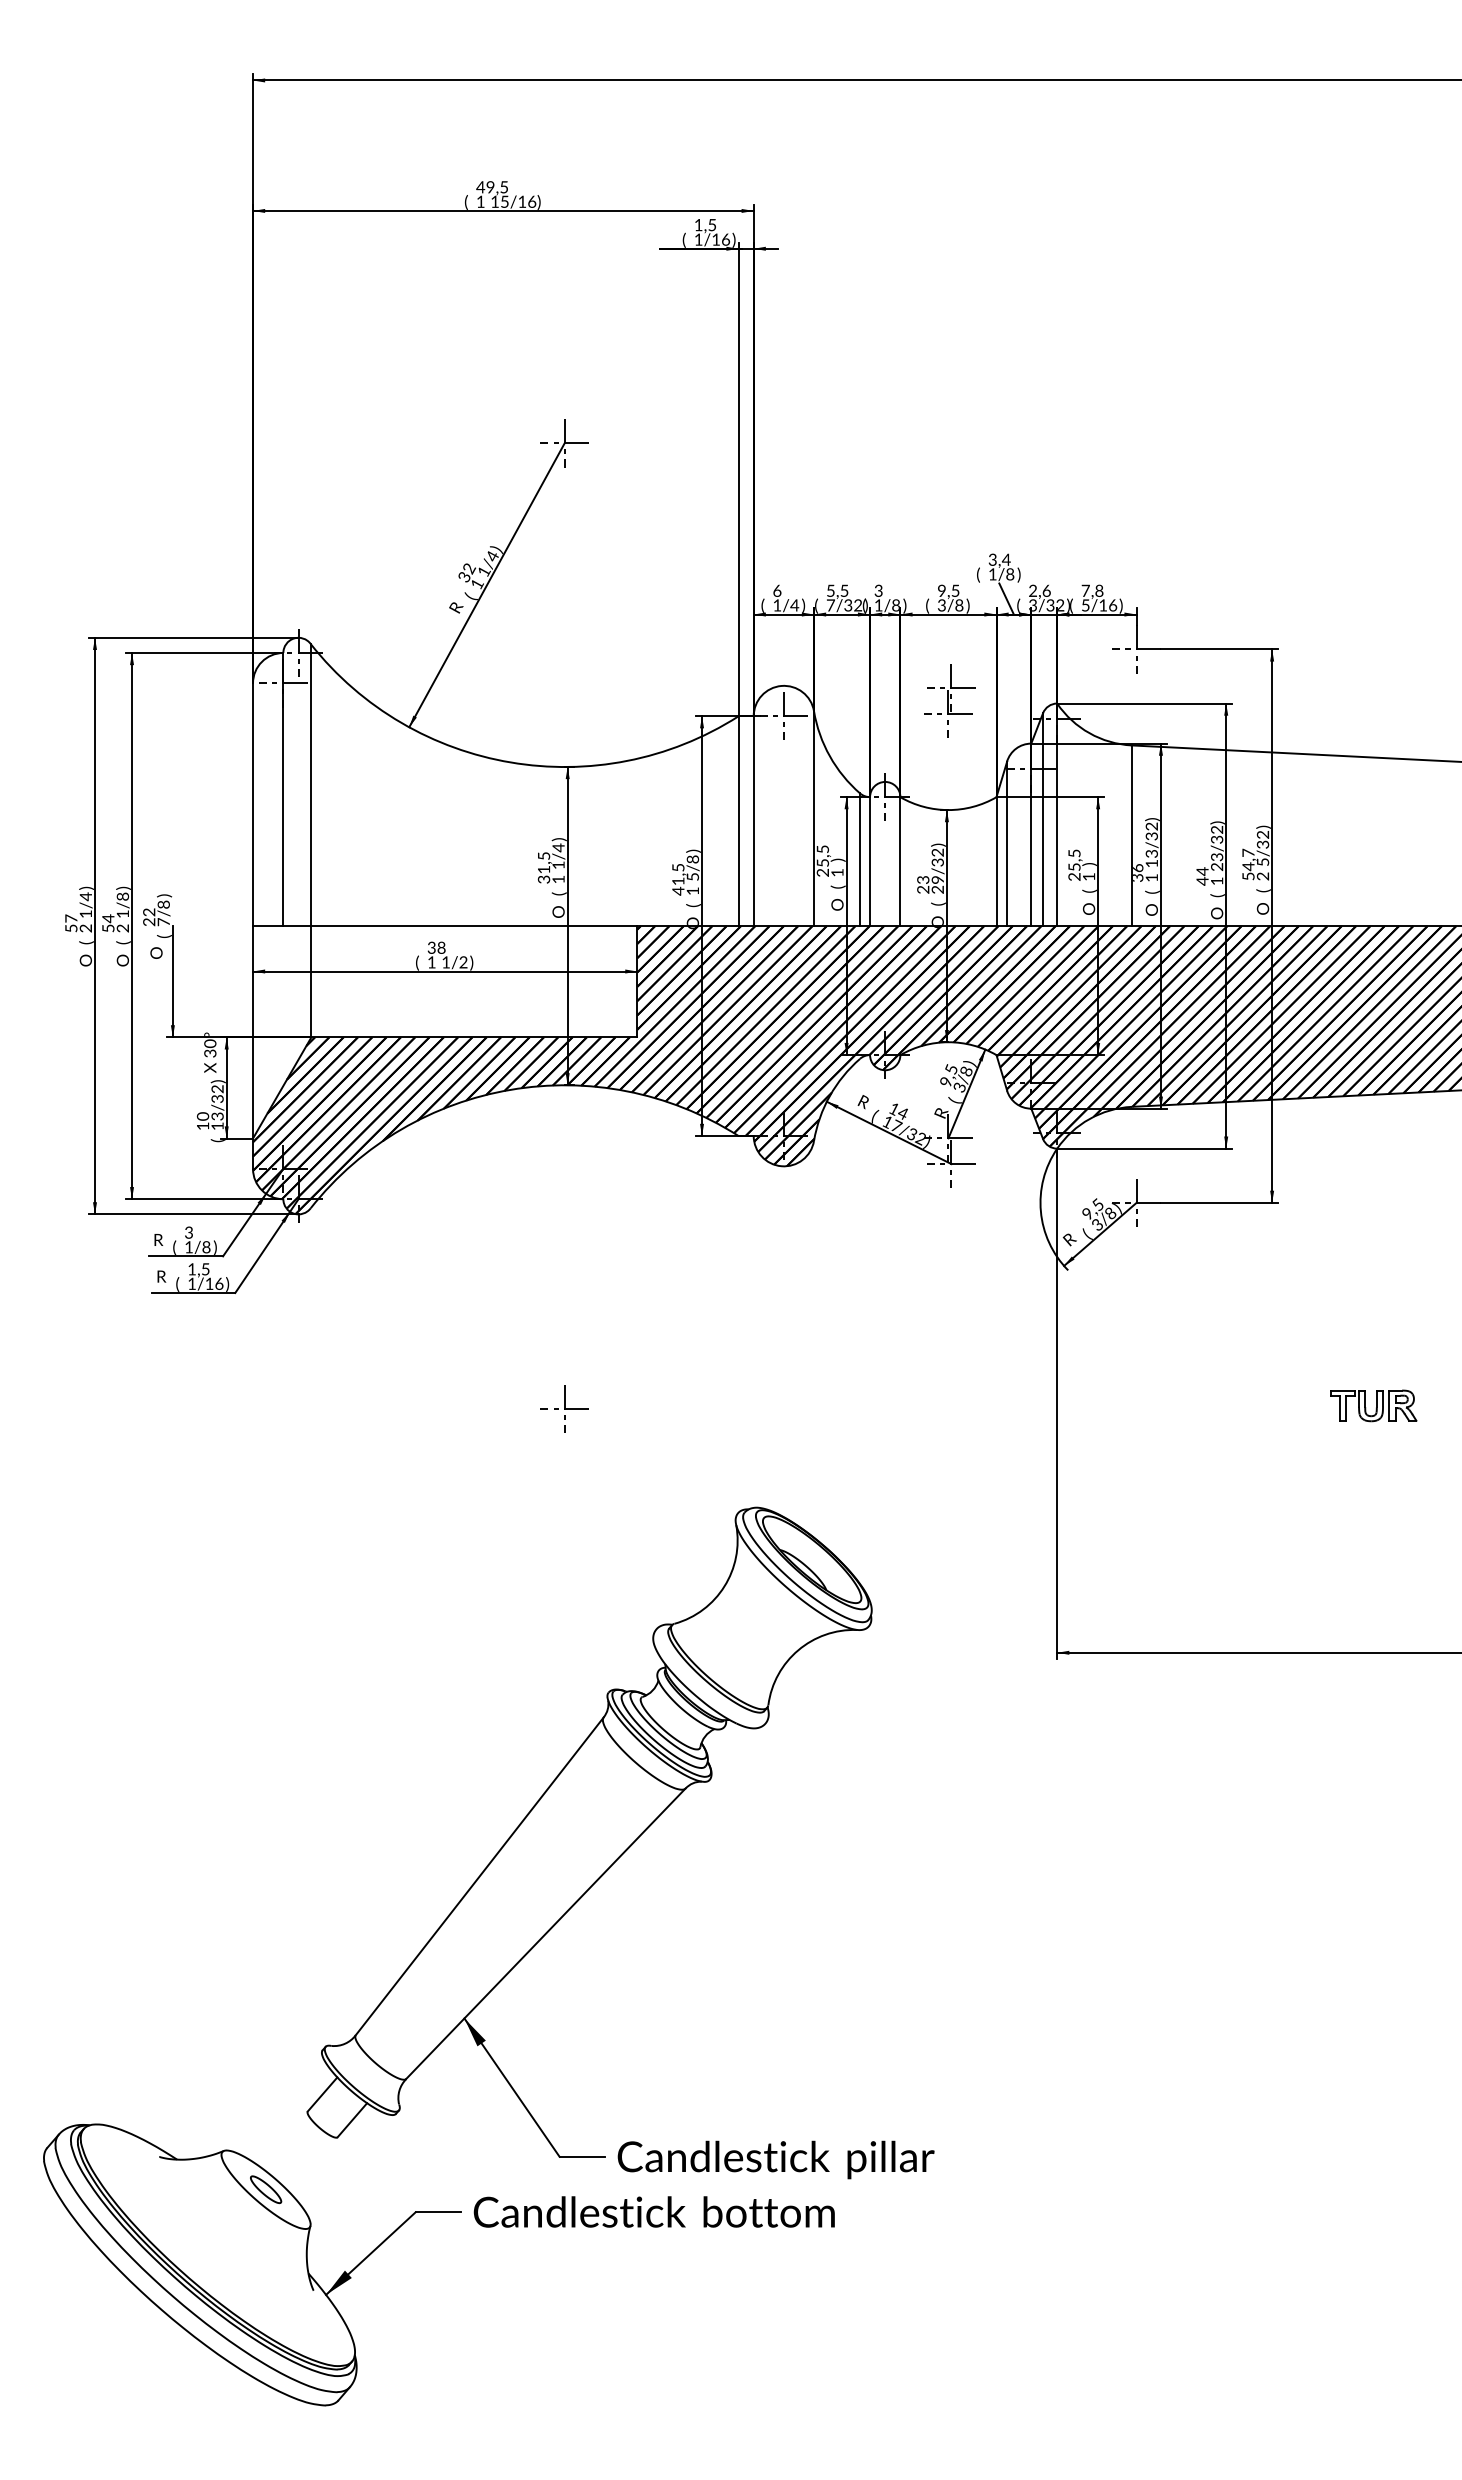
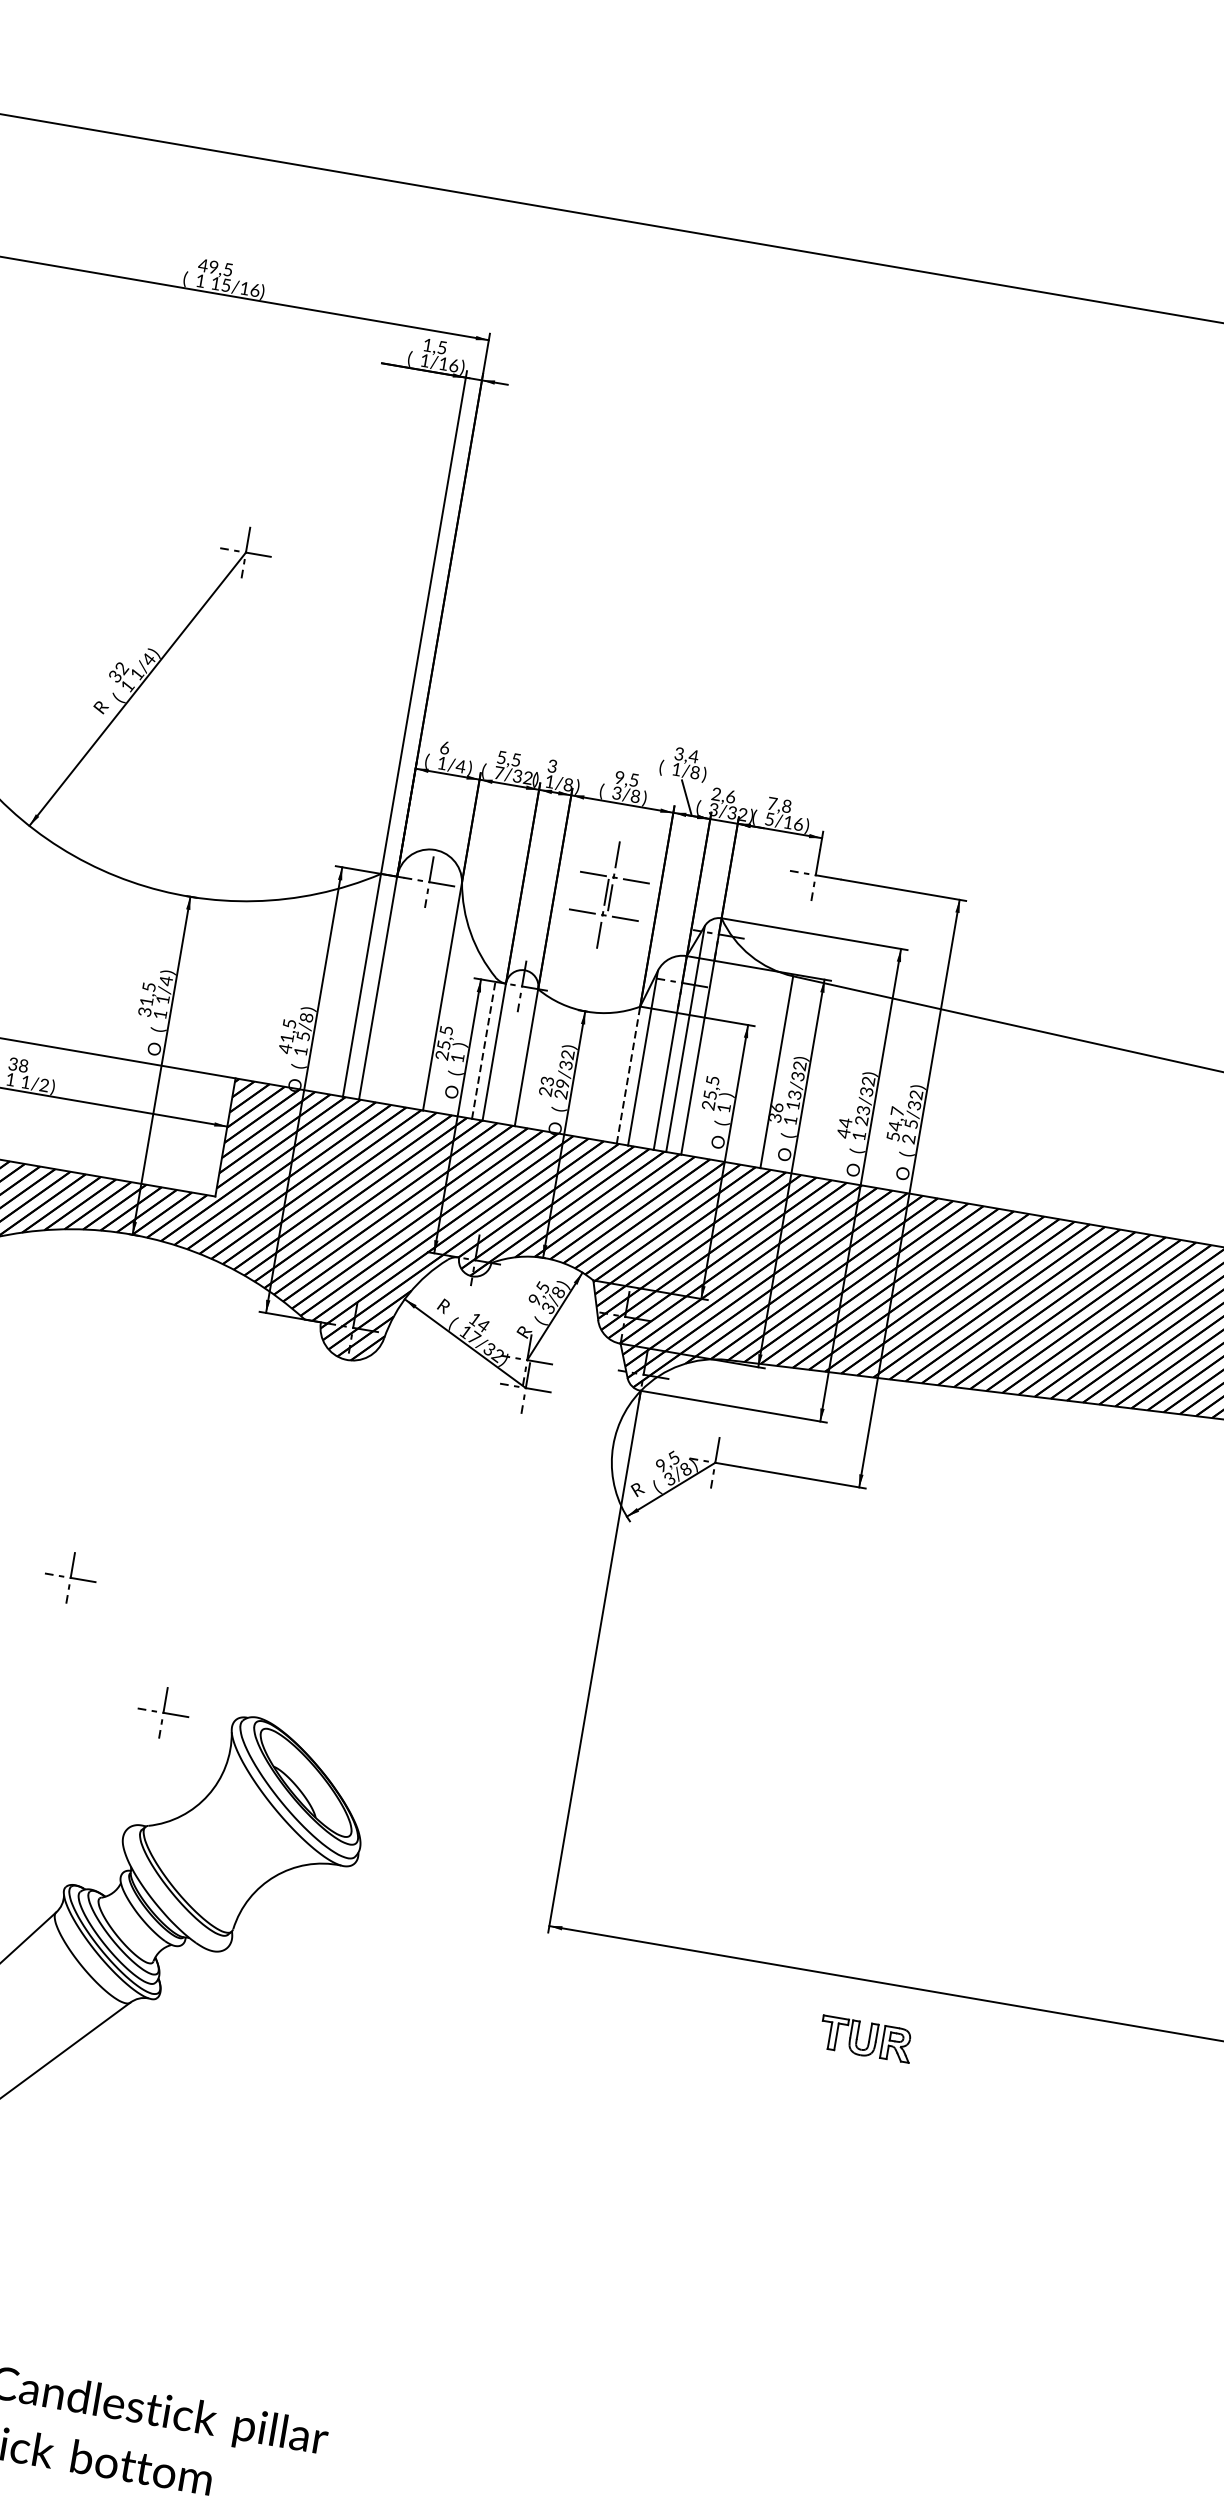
part: (949, 700) -> (607, 895), size x1.4
line: (860, 859) -> (484, 1048), solid -> dashed
line: (996, 861) -> (628, 1074), solid -> dashed
part: (1373, 1405) -> (865, 2038), moved
part: (670, 1517) -> (163, 1712), added

